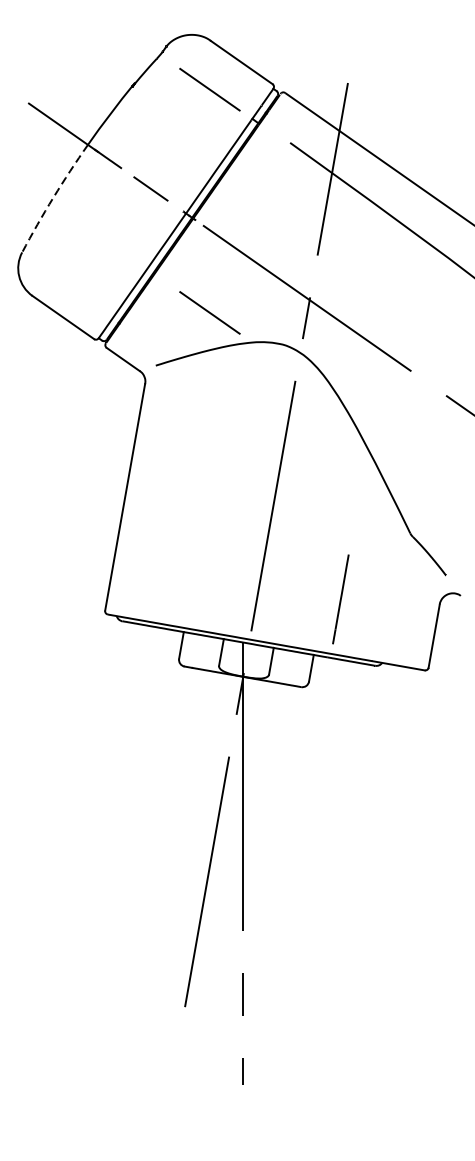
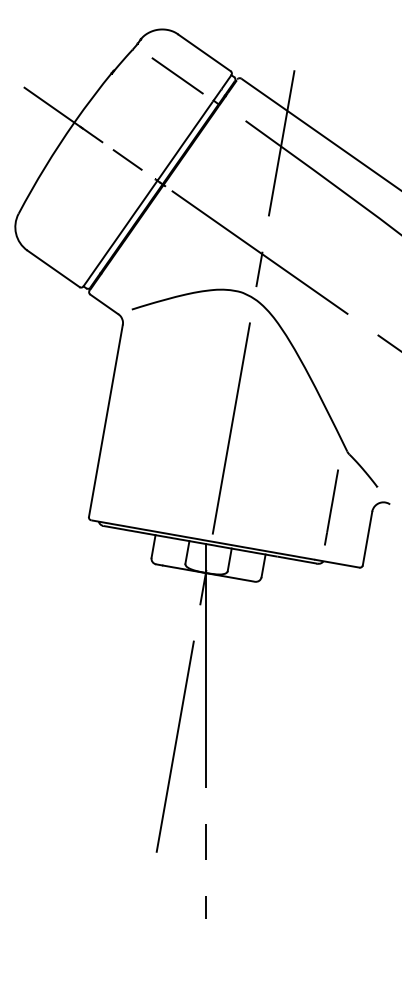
arc: (53, 197) -> (45, 167), dashed -> solid
line: (209, 312) -> (177, 264), removed
line: (340, 599) -> (331, 507), moved

